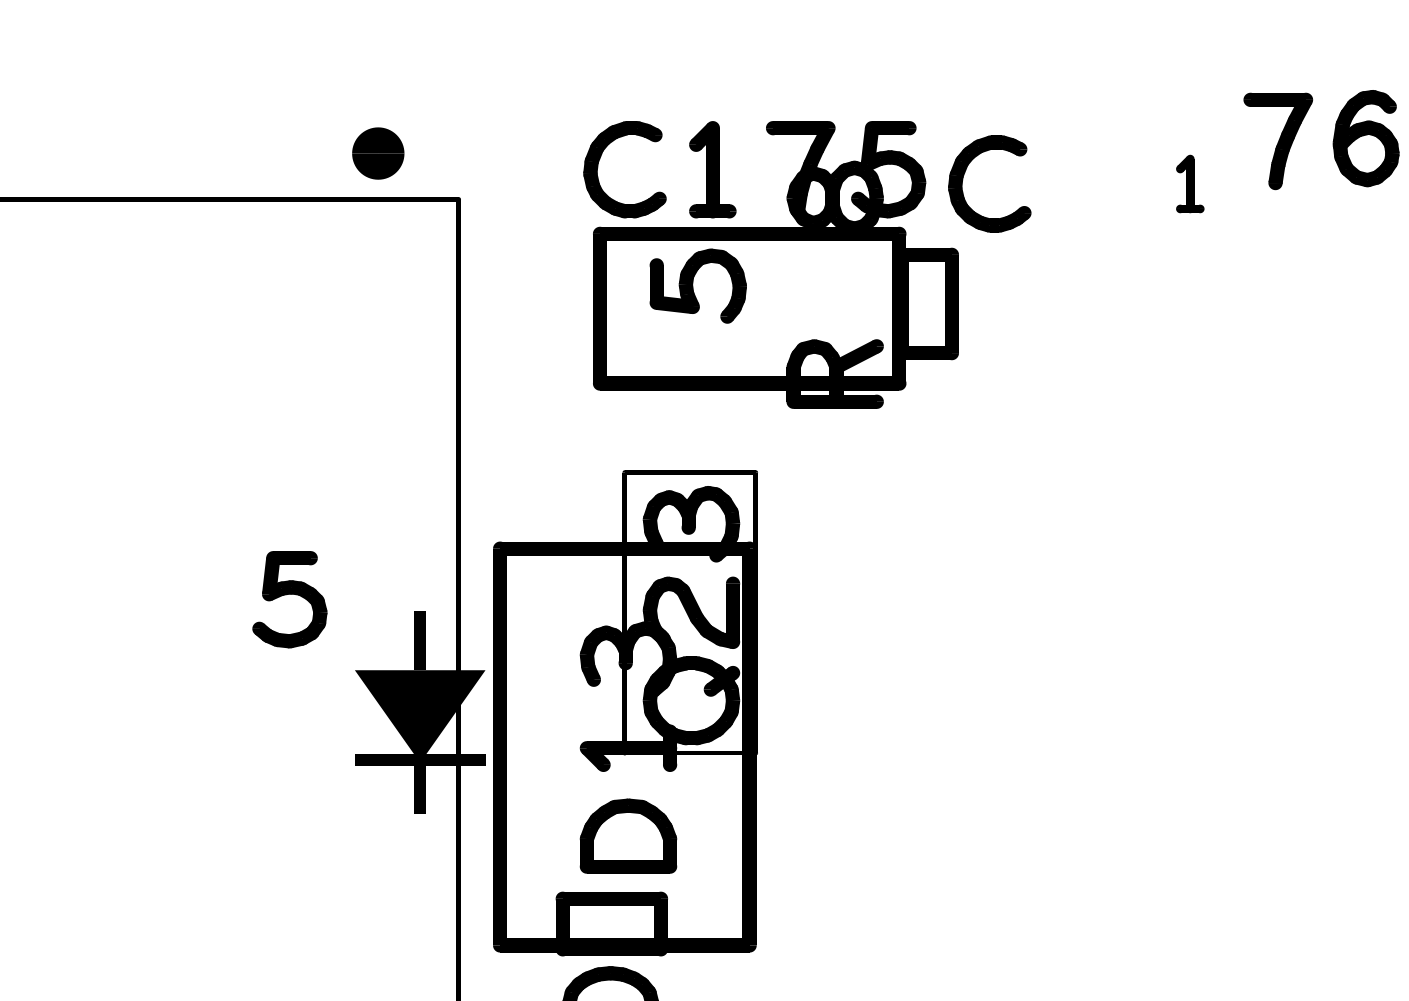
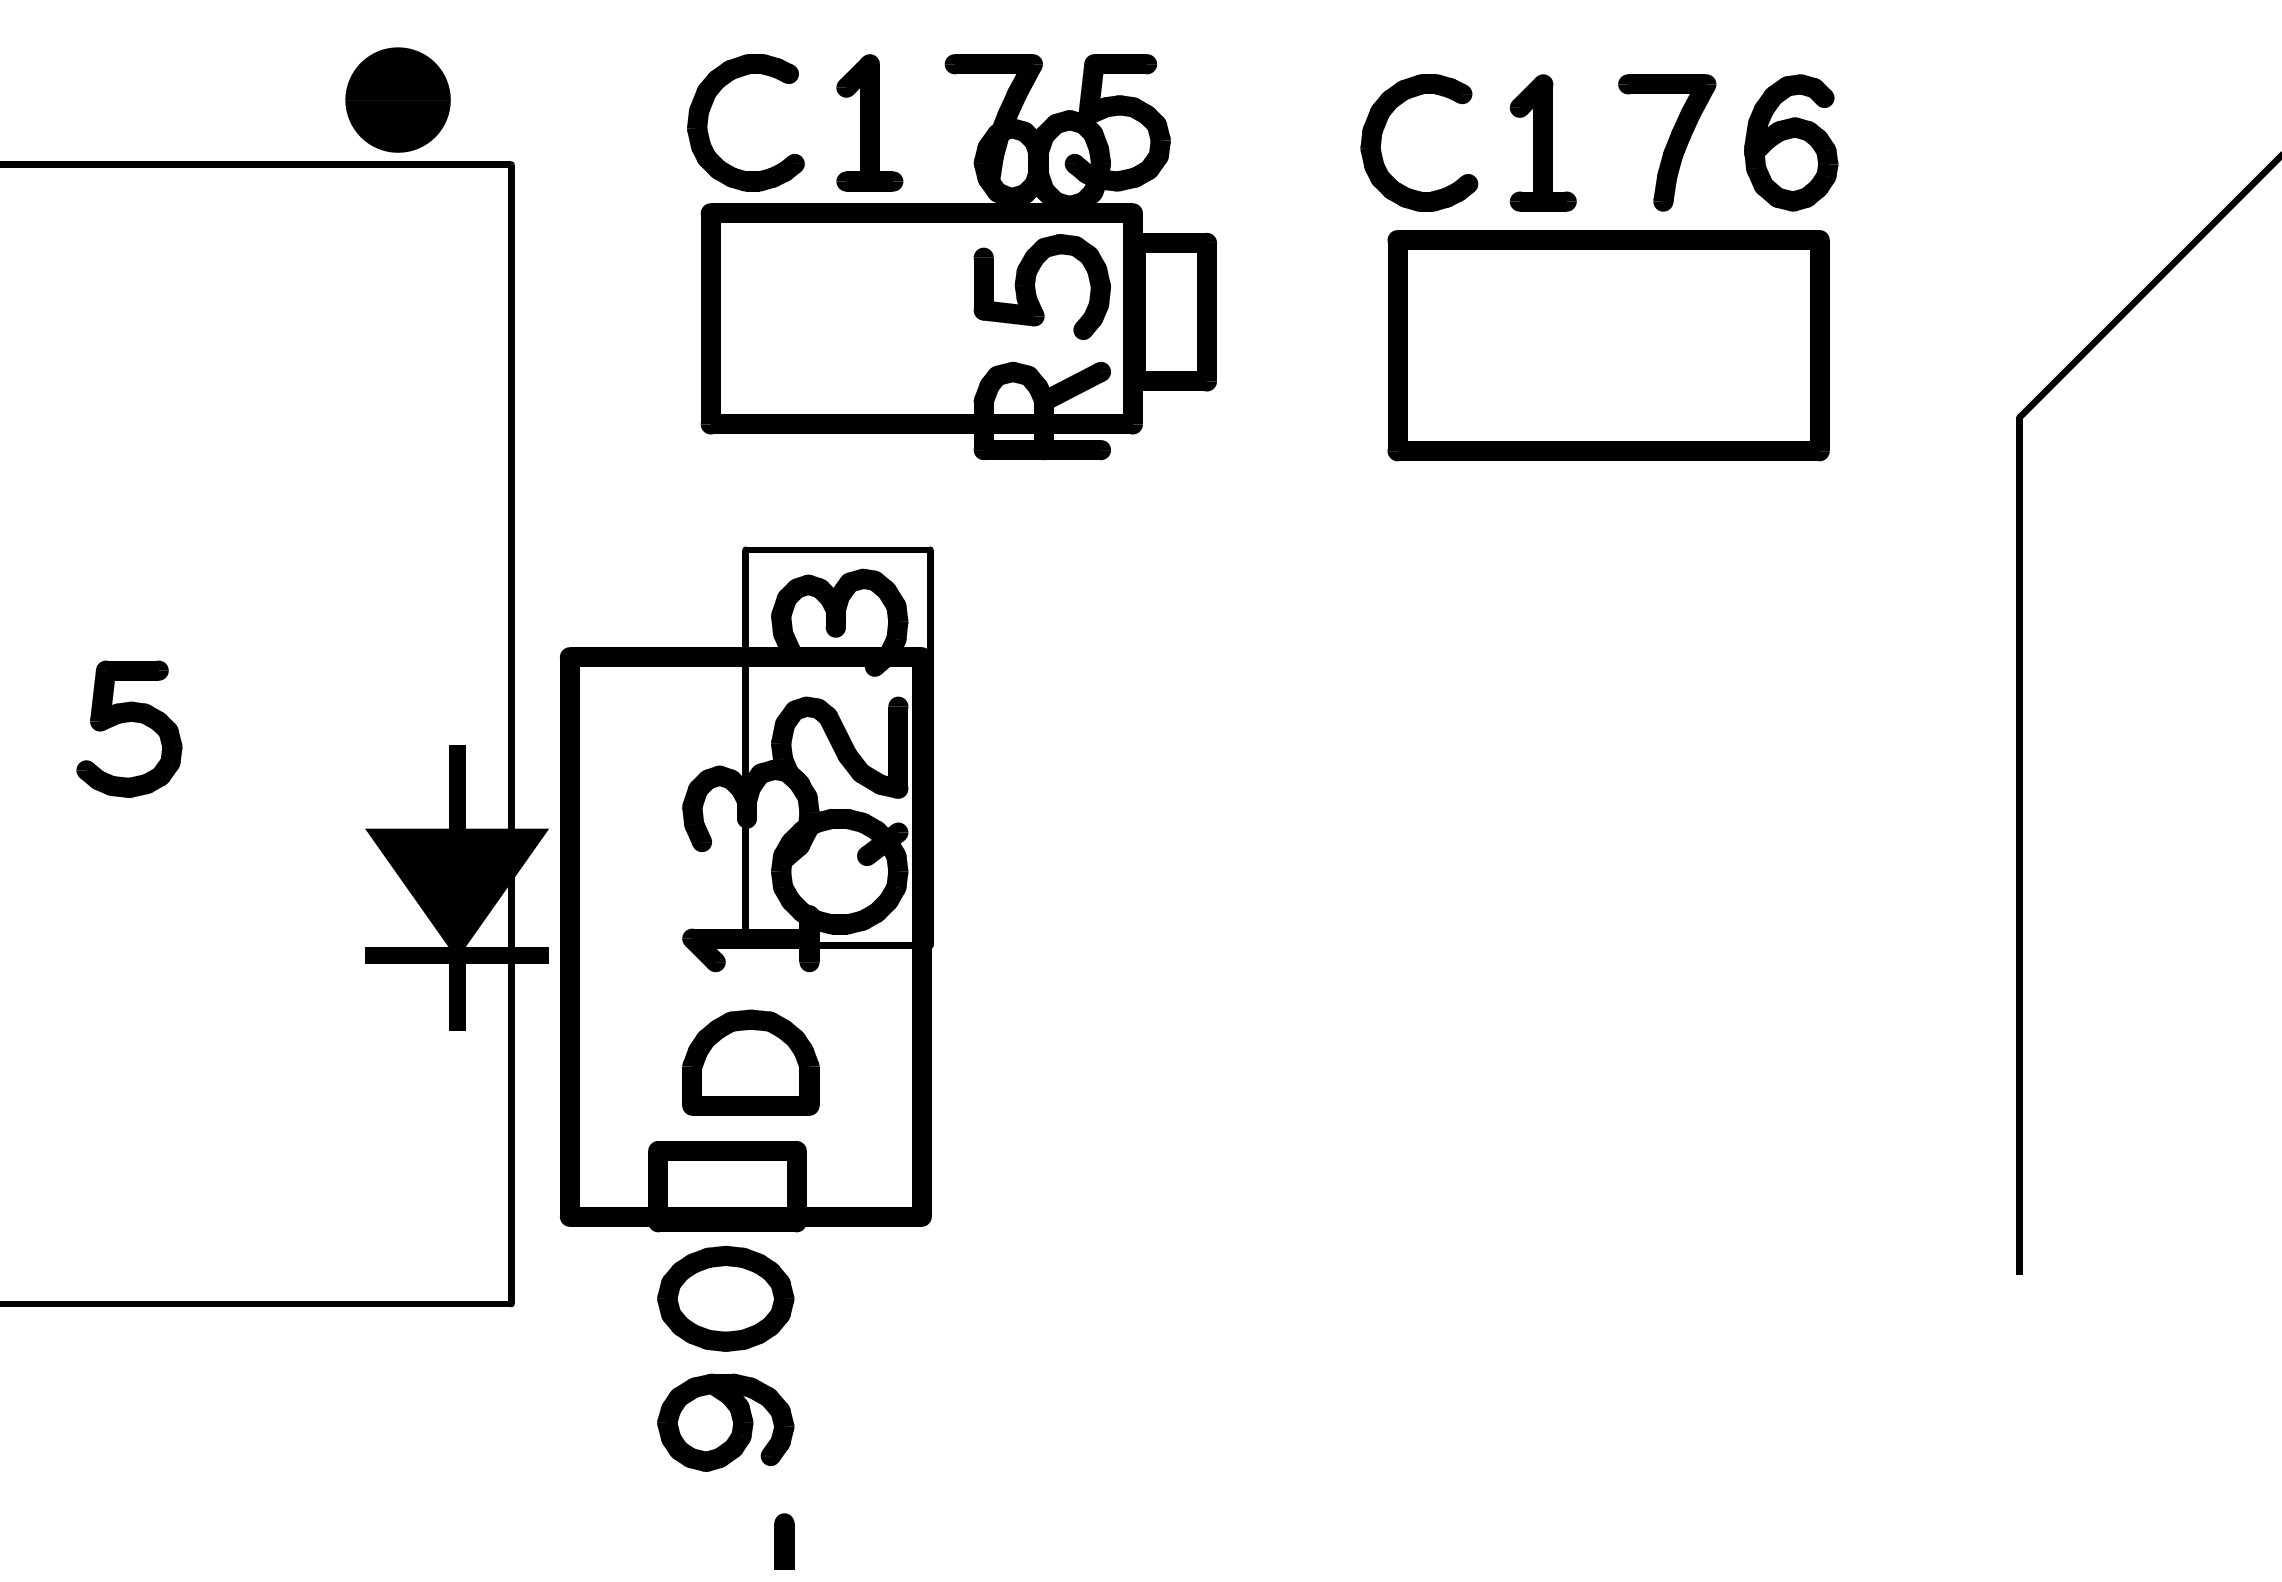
part: (1366, 138) -> (1791, 142), moved
part: (1278, 141) -> (1667, 142), moved
part: (377, 153) -> (397, 99), size x1.43
part: (965, 172) -> (1385, 126), moved
part: (1189, 183) -> (1542, 142), size x1.67
part: (697, 285) -> (1041, 286), moved
part: (1236, 327) -> (1608, 345), added
part: (289, 599) -> (129, 728), moved

